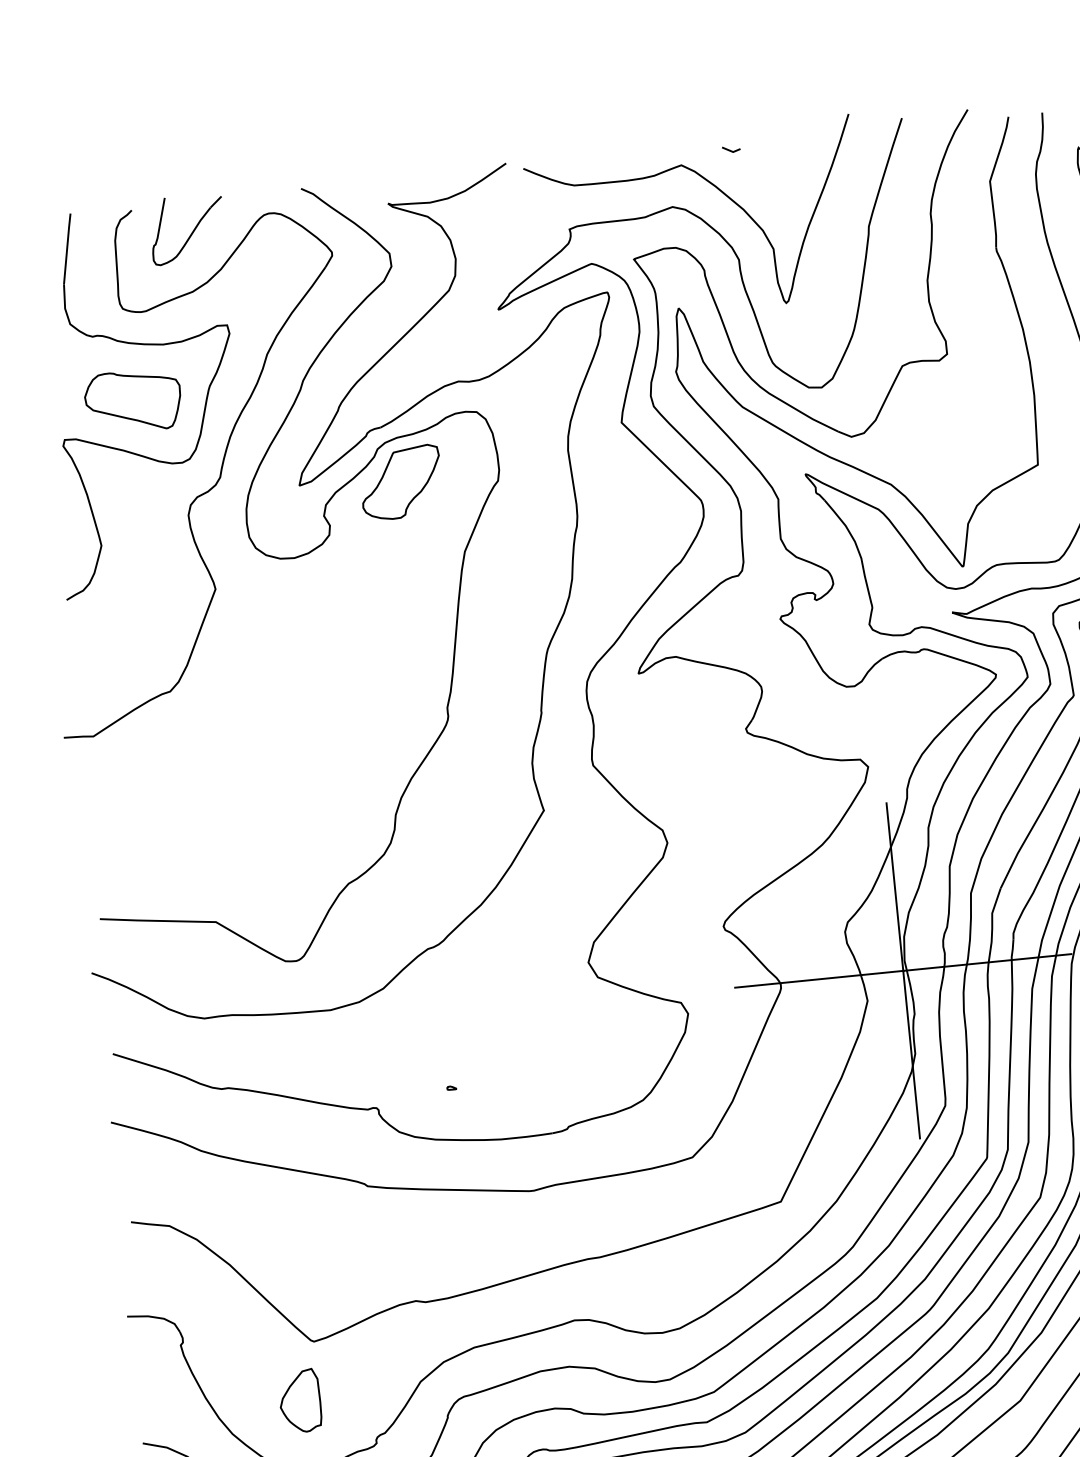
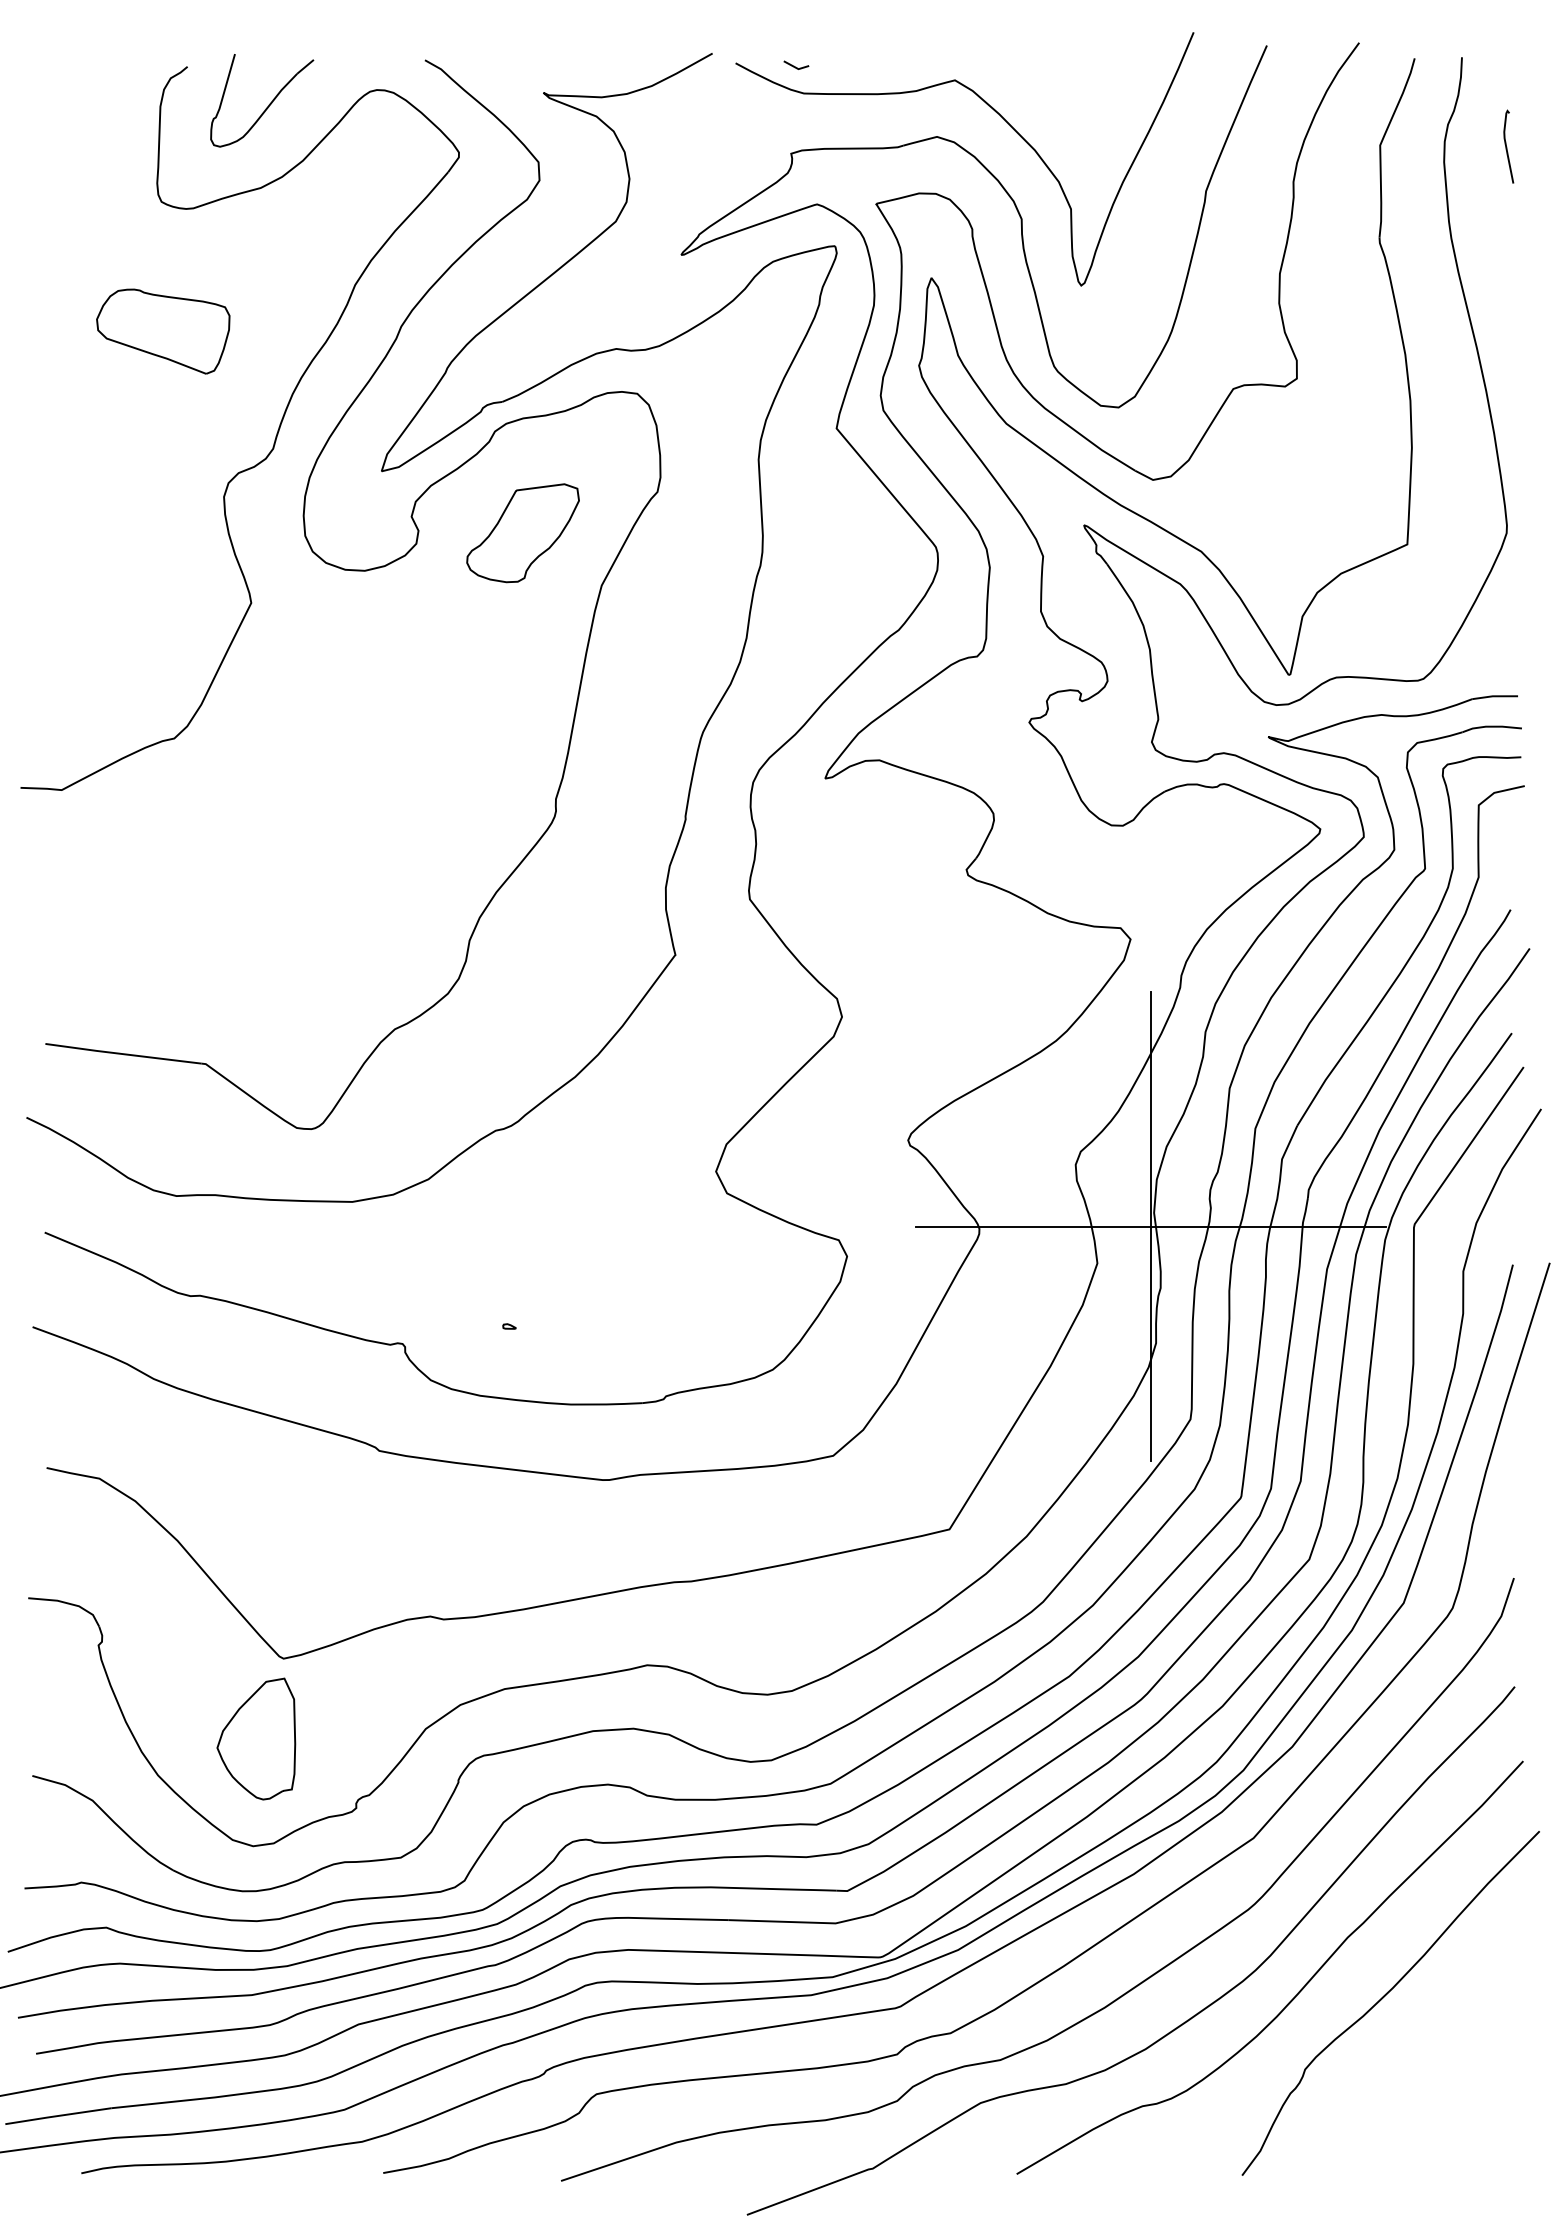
line: (730, 149) -> (794, 65), moved
part: (124, 449) -> (144, 397), removed
part: (400, 482) -> (522, 533), moved
part: (299, 1401) -> (255, 1739), size x1.4

